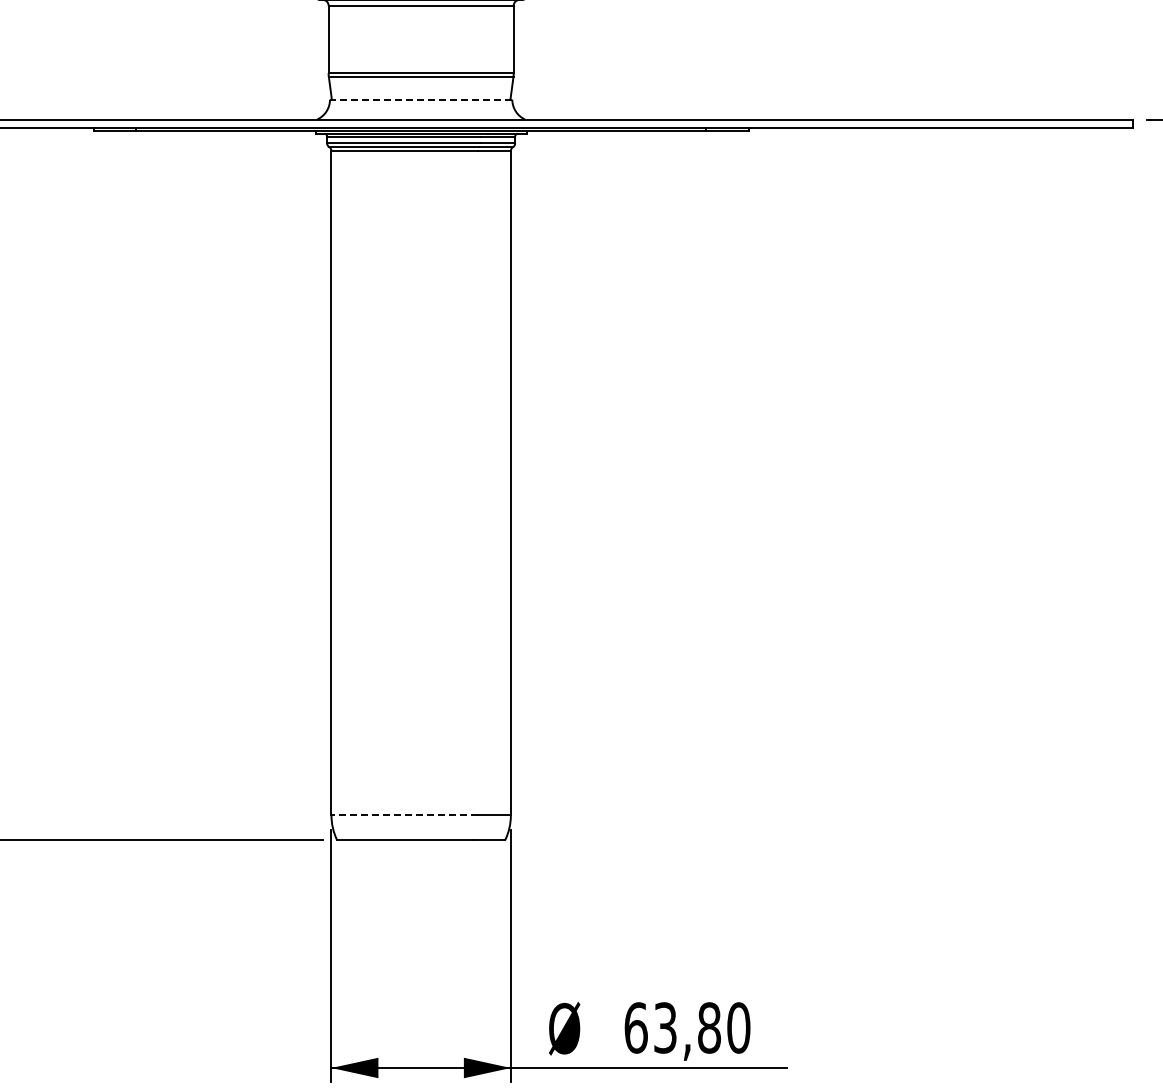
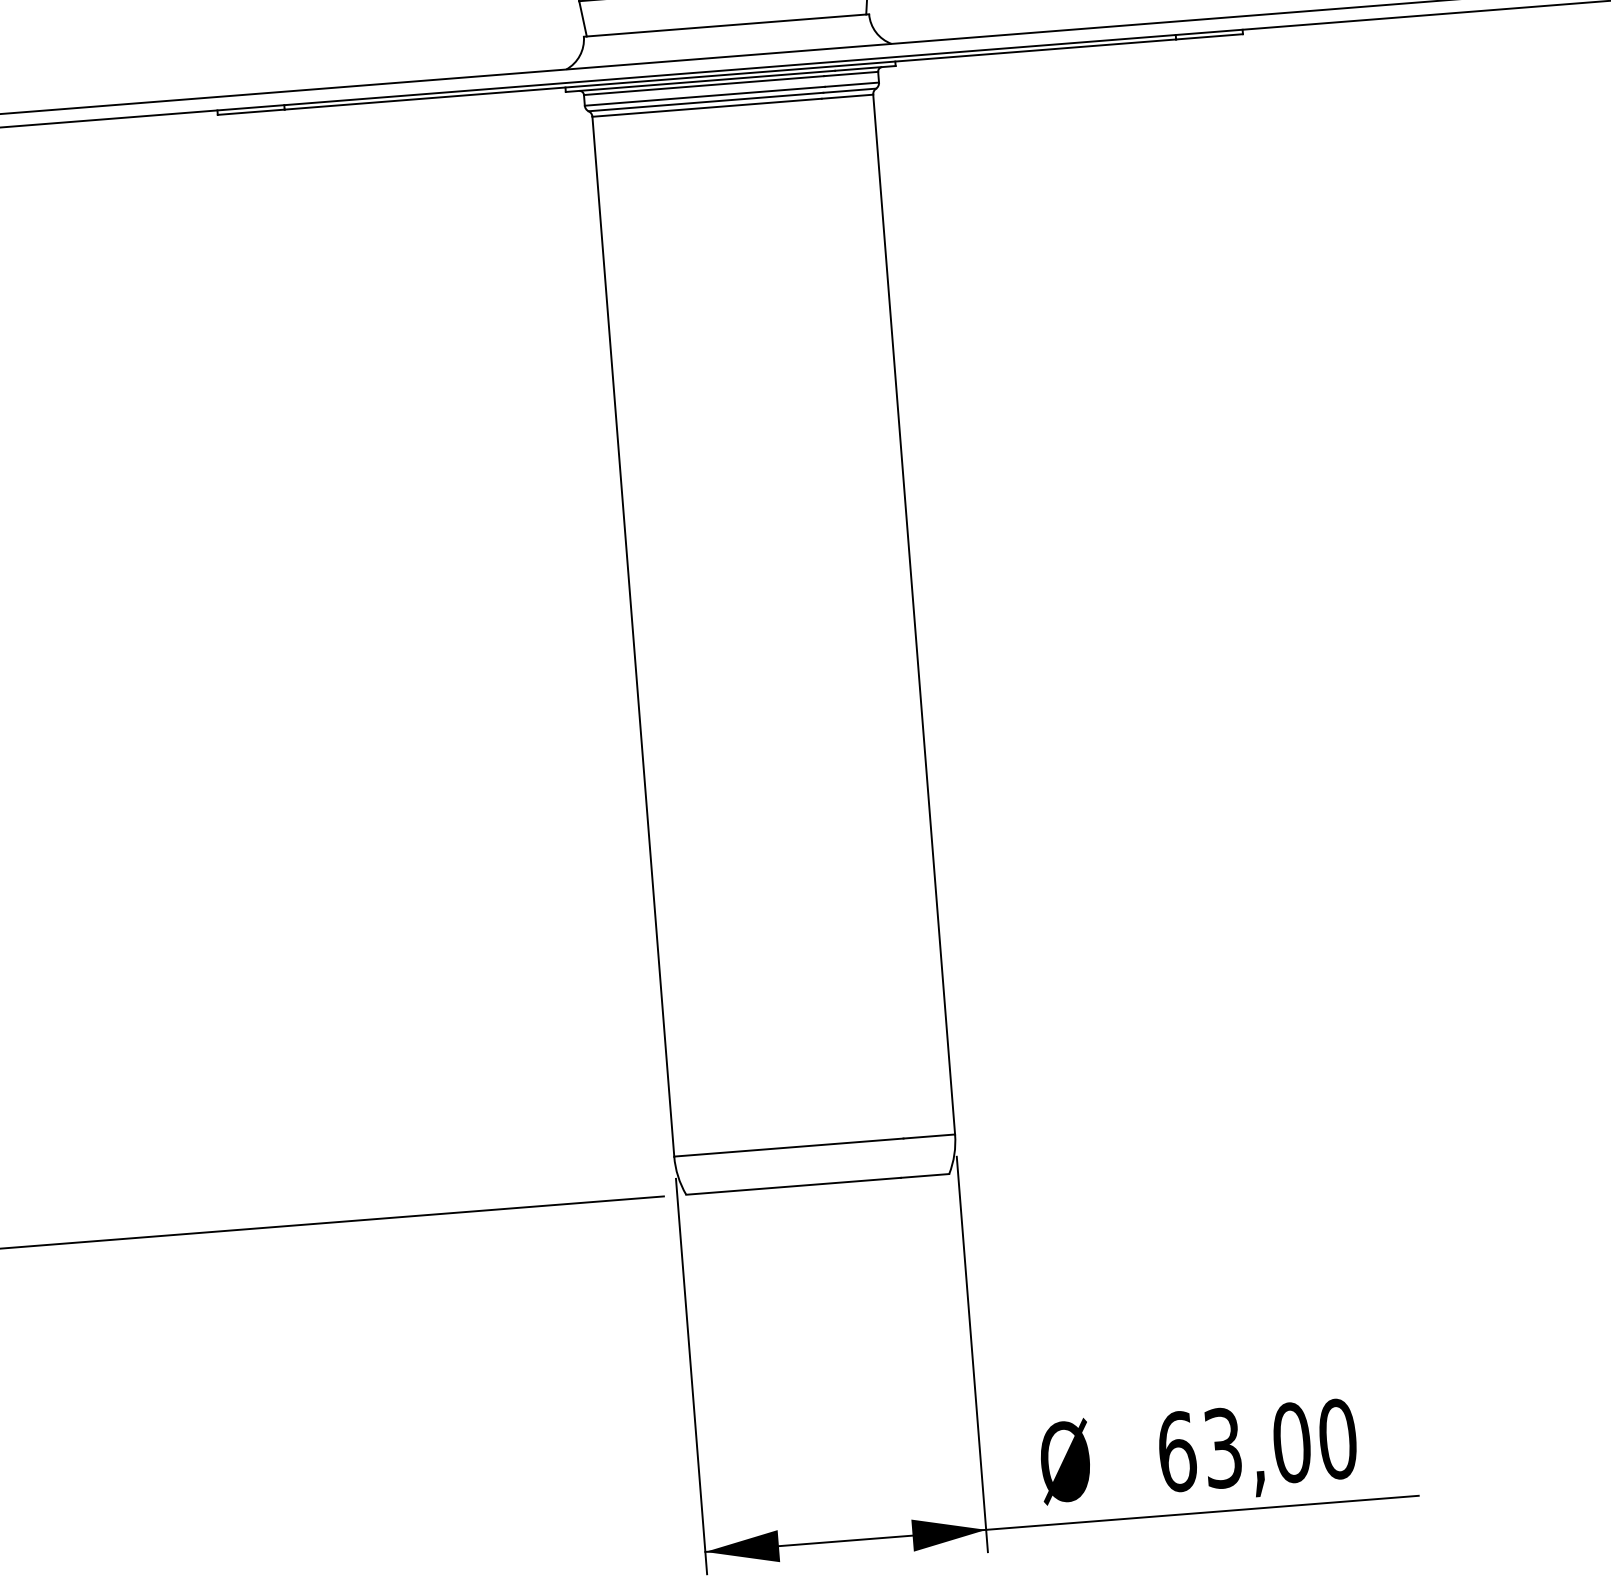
line: (420, 99) -> (725, 25), dashed -> solid
line: (404, 815) -> (788, 1147), dashed -> solid
text: (709, 1027) -> (1291, 1442), 63,80 -> 63,00

